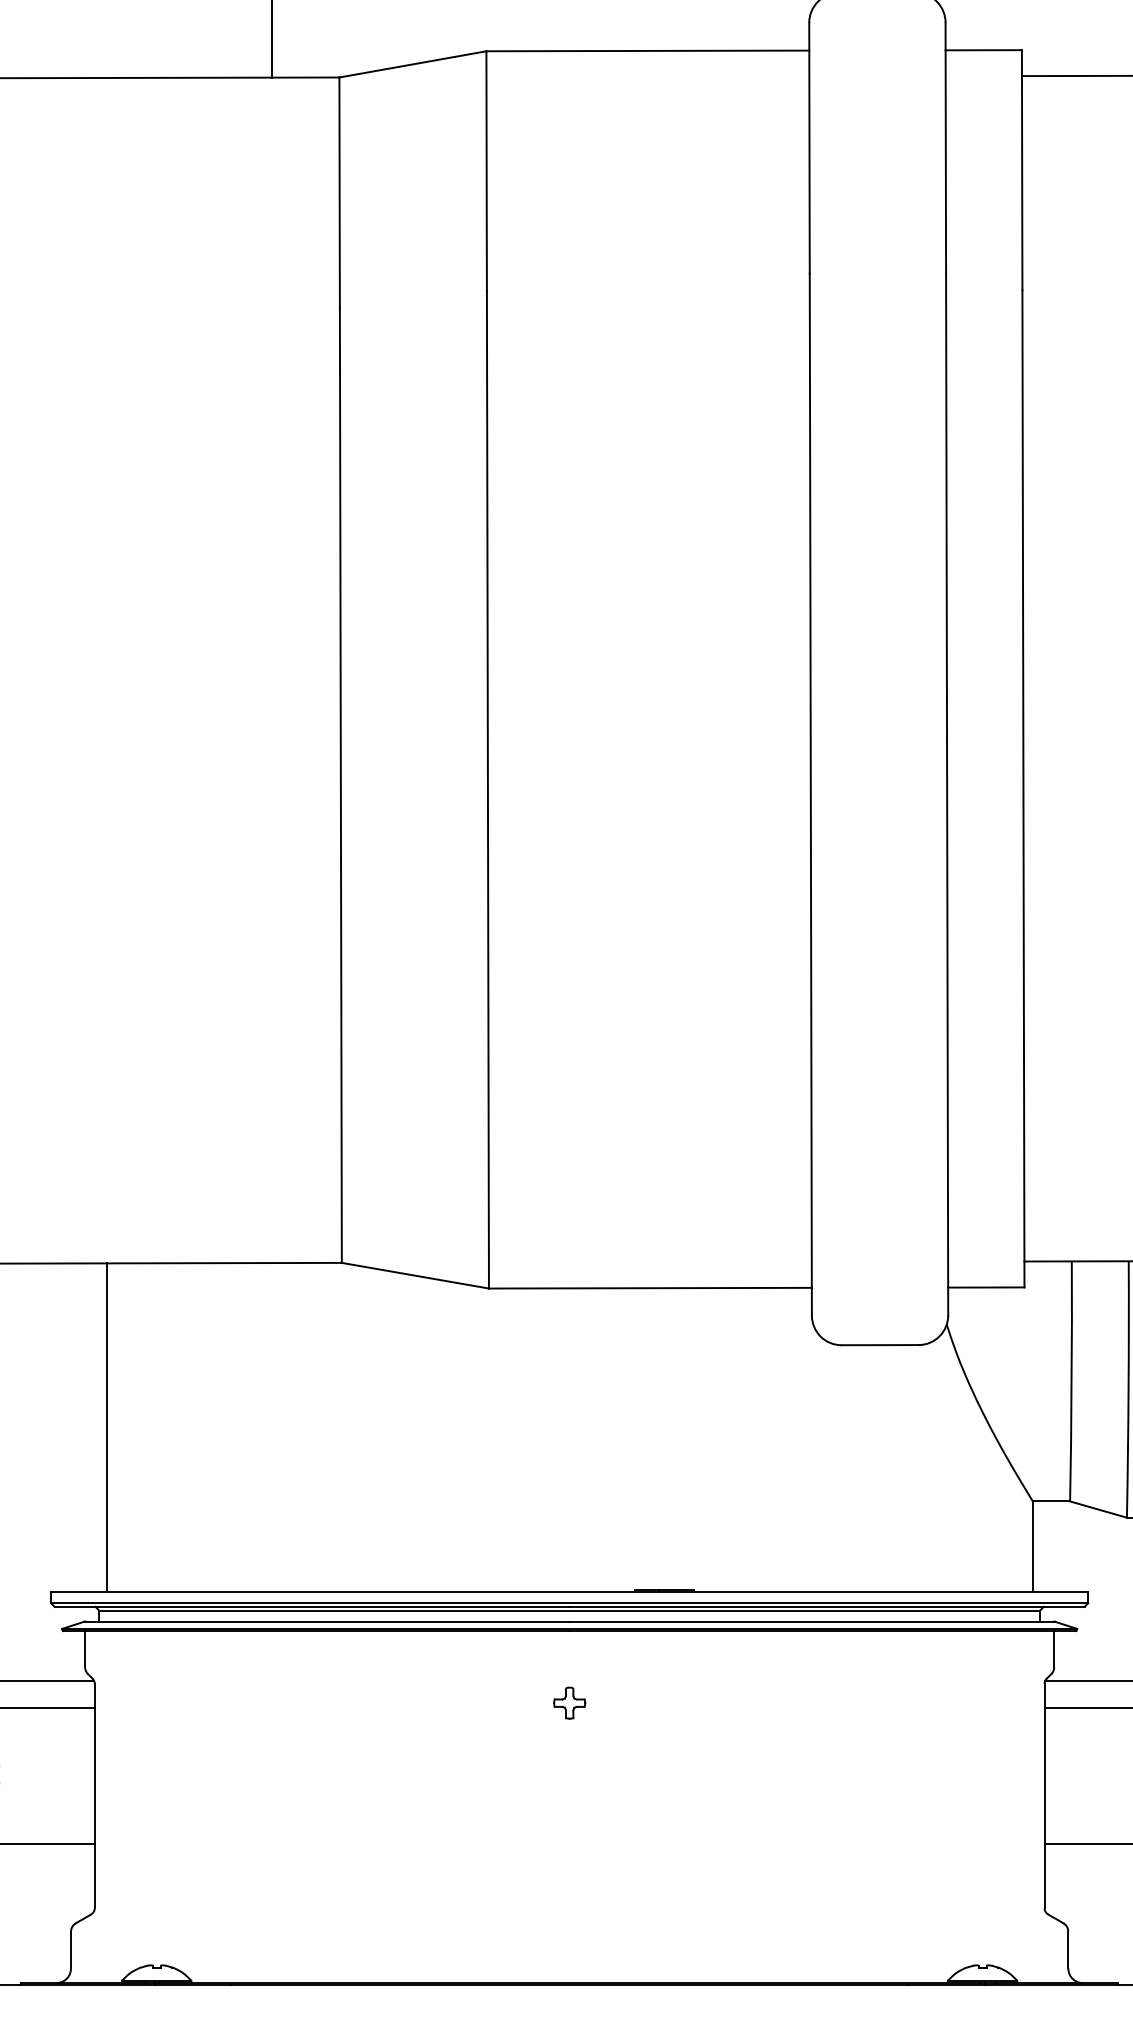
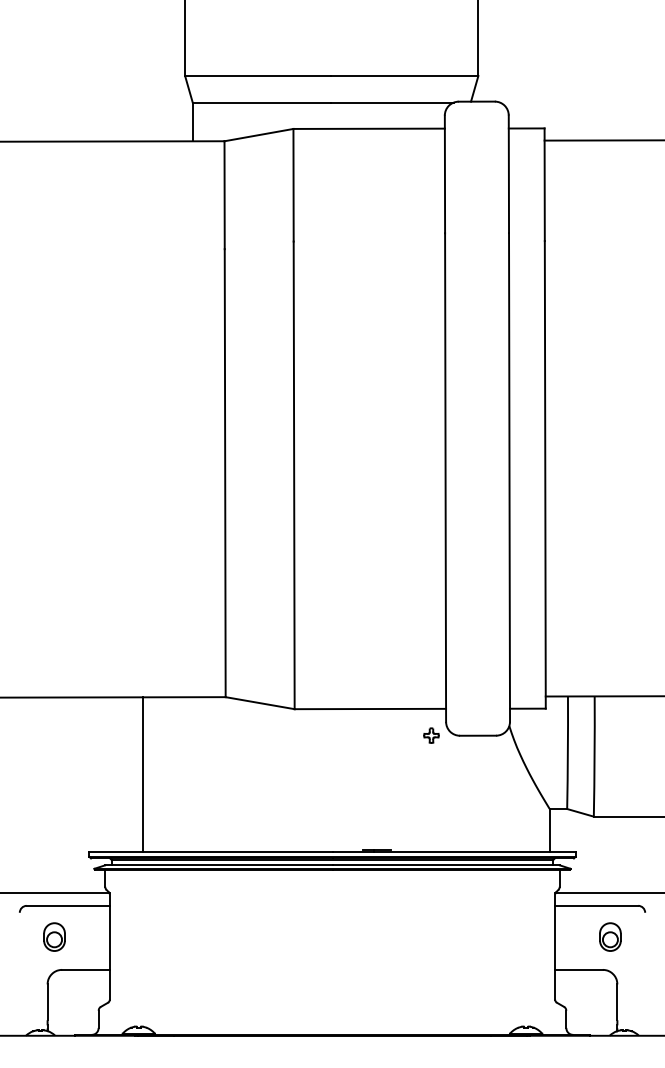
line: (106, 1427) -> (143, 774), moved
part: (569, 1702) -> (431, 735), moved

